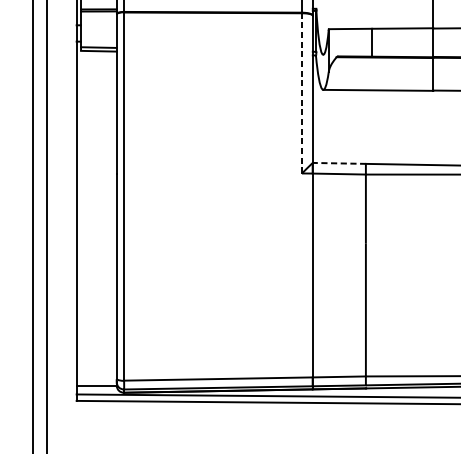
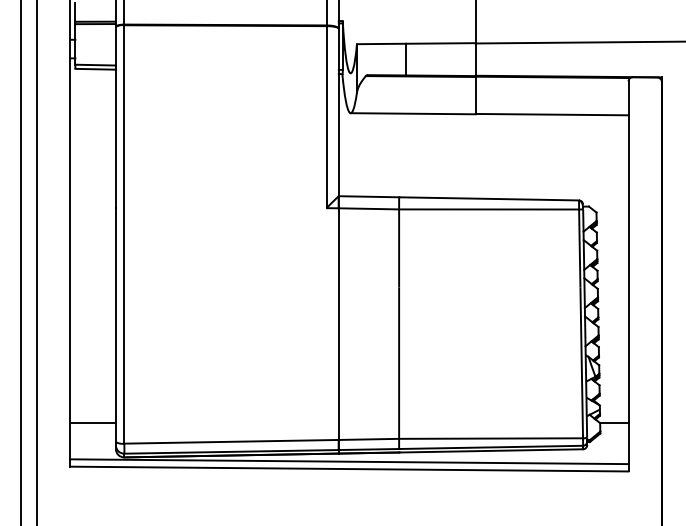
line: (301, 92) -> (326, 116), dashed -> solid
line: (338, 163) -> (368, 196), dashed -> solid
line: (96, 385) -> (92, 423), moved

